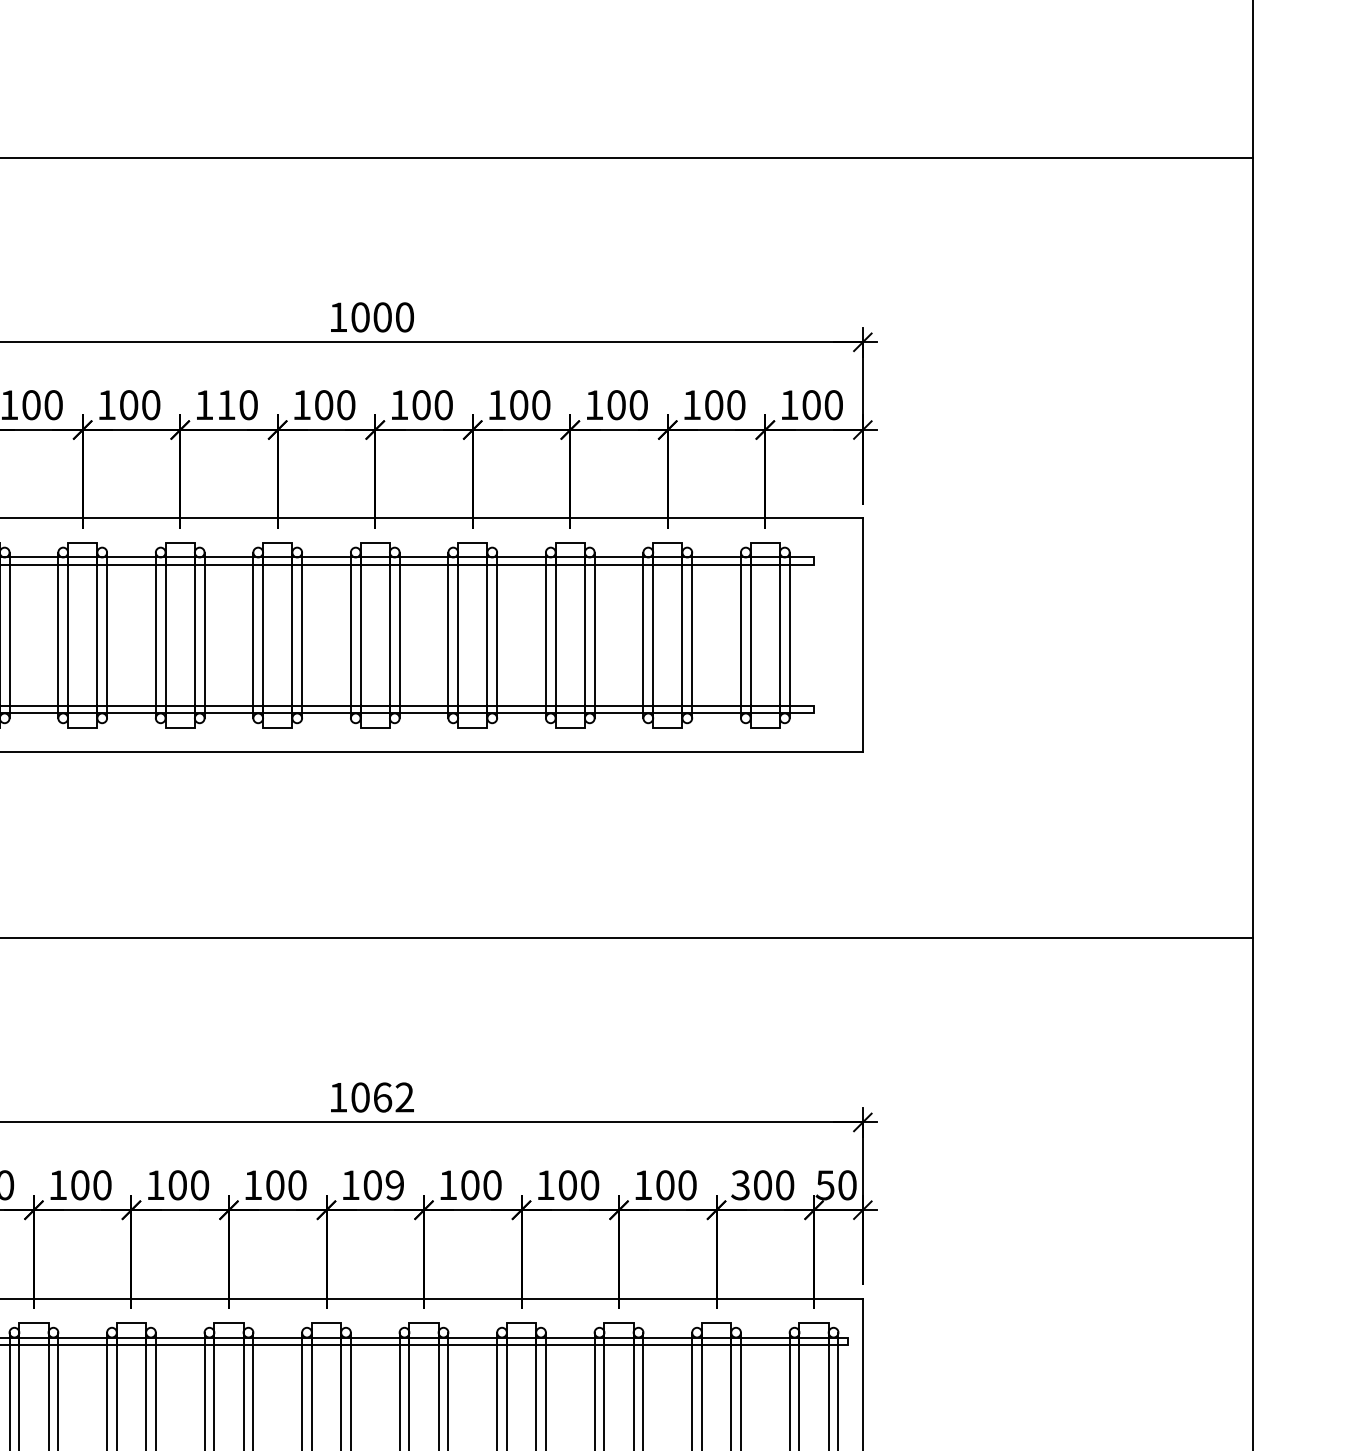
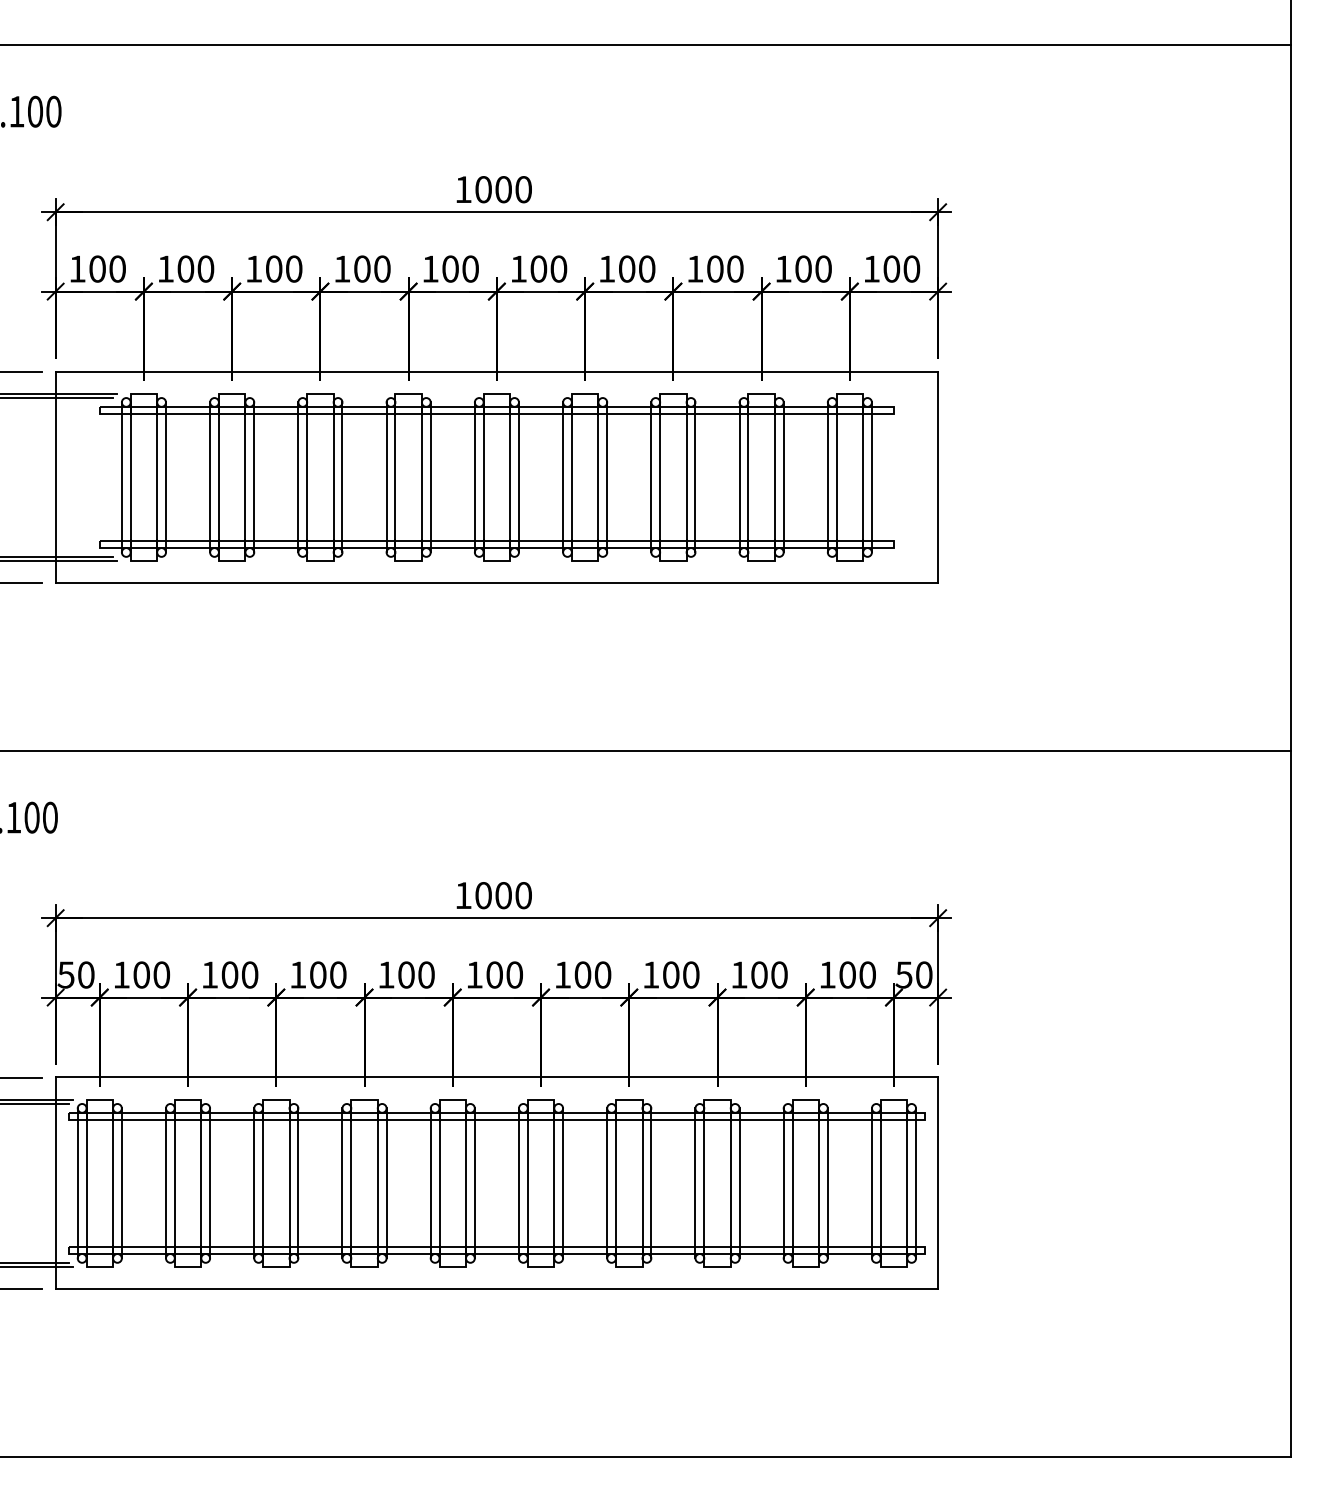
text: (226, 404) -> (362, 268), 110 -> 100
text: (393, 1097) -> (513, 895), 1062 -> 1000
text: (394, 1184) -> (514, 974), 109 -> 100
text: (740, 1184) -> (827, 974), 300 -> 100

